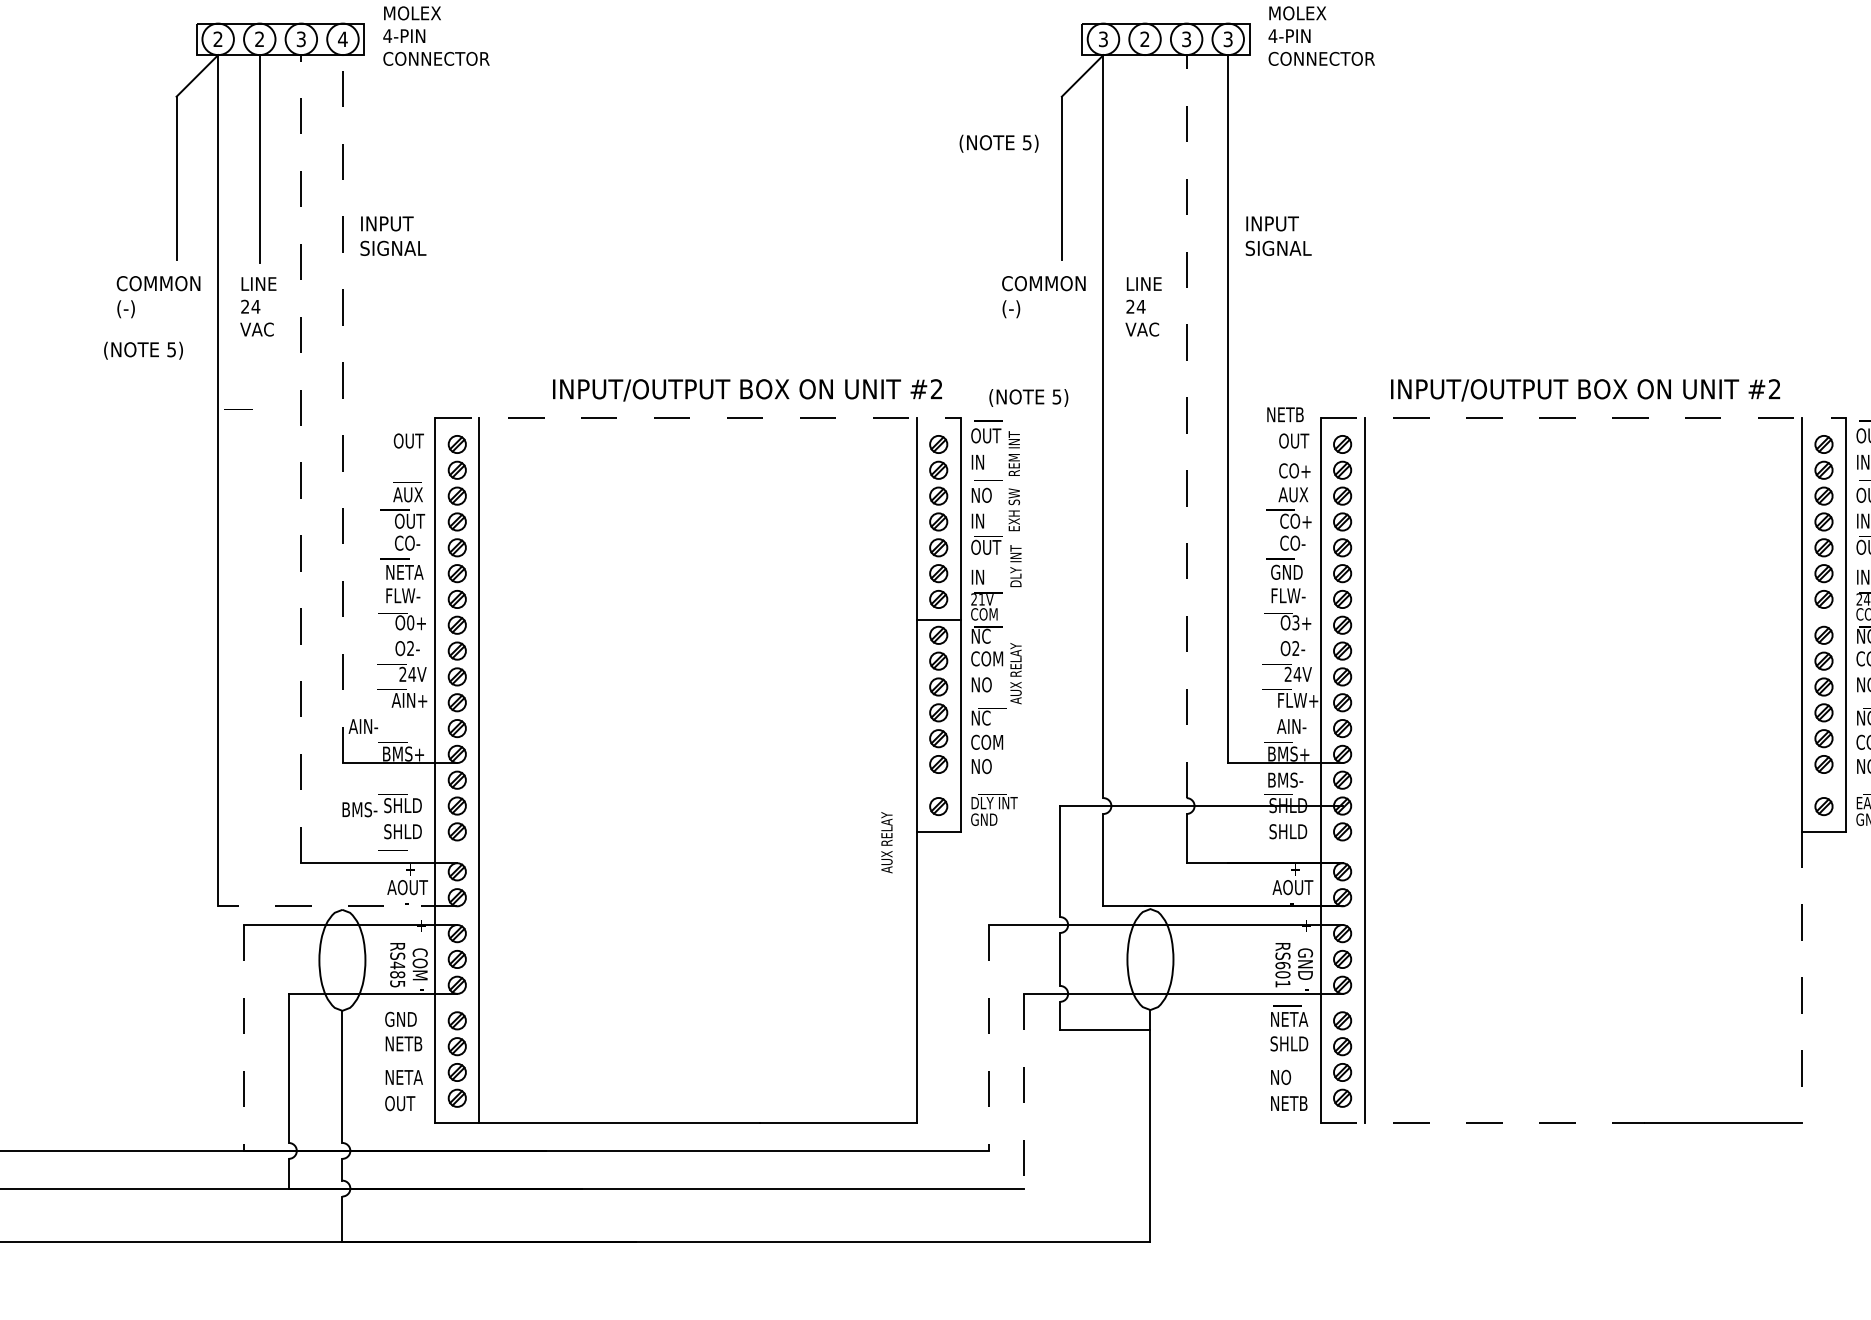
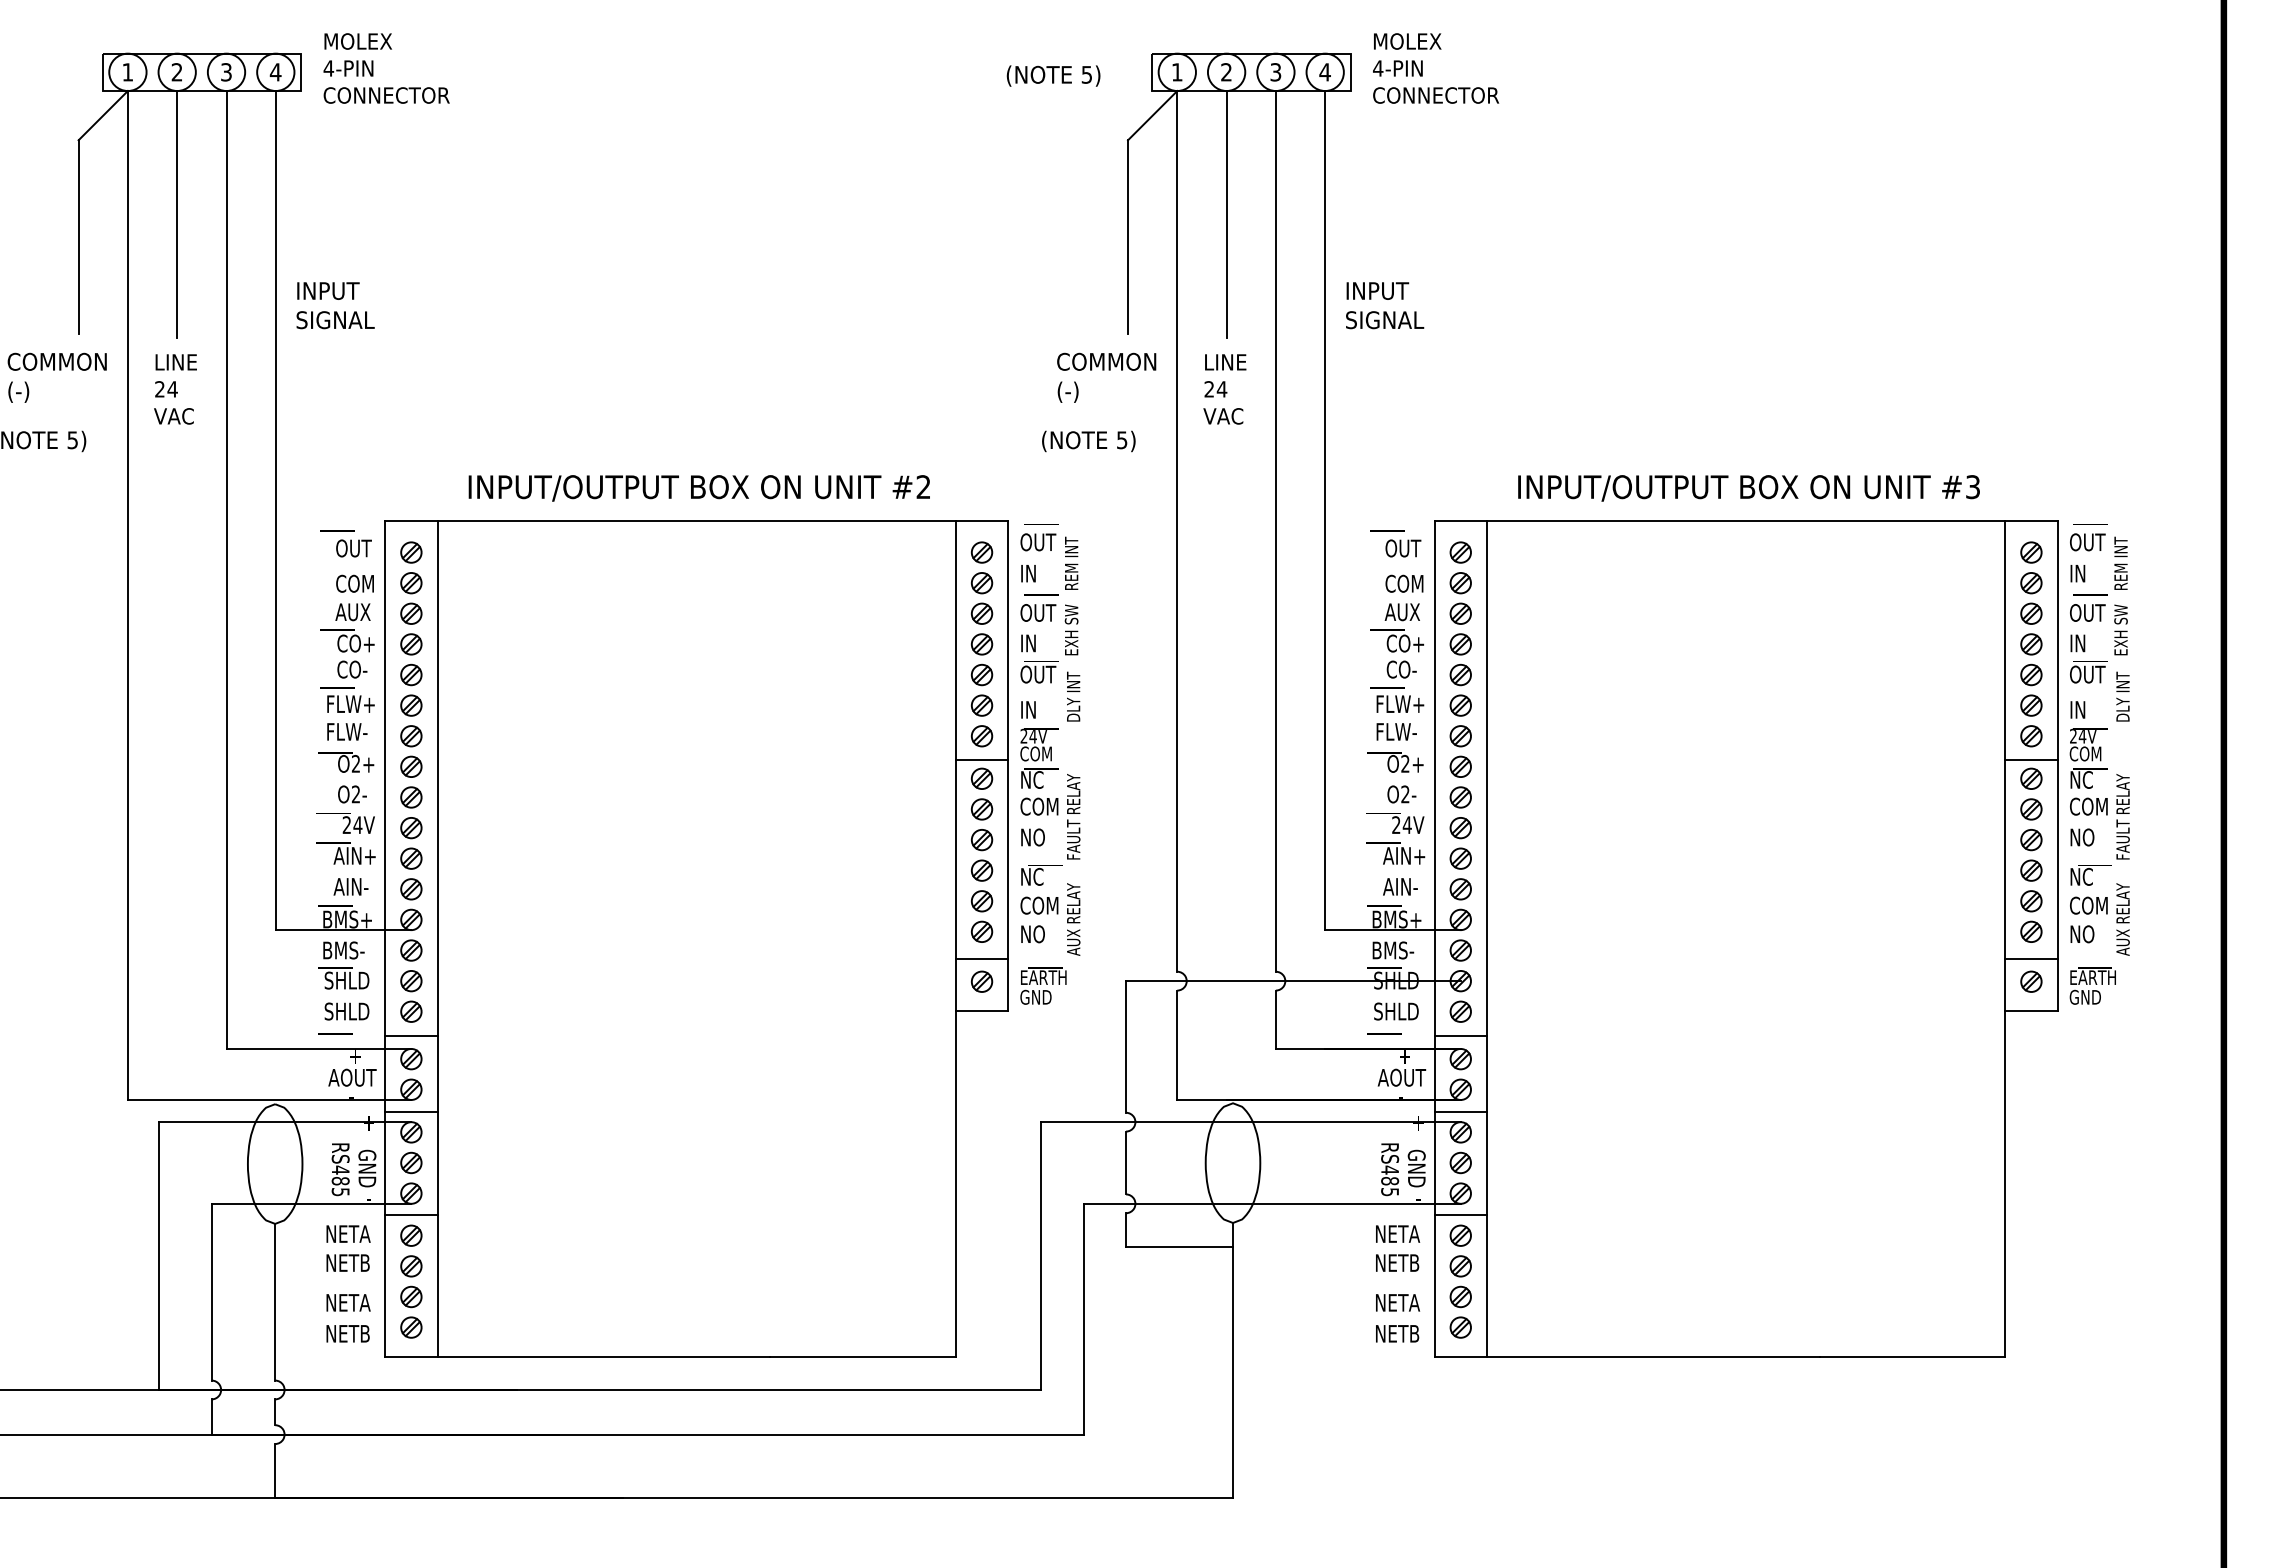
text: (217, 39) -> (127, 72), 2 -> 1
text: (1103, 39) -> (1177, 72), 3 -> 1
text: (1227, 39) -> (1324, 72), 3 -> 4
text: (999, 143) -> (1053, 75), moved
line: (1144, 159) -> (1226, 214), added
text: (1774, 389) -> (1972, 487), #2 -> #3
text: (746, 390) -> (698, 488), moved
text: (1028, 398) -> (1088, 441), moved
text: (238, 409) -> (337, 530), moved
line: (342, 409) -> (275, 510), dashed -> solid
text: (1284, 416) -> (1392, 519), NETB -> ____
line: (697, 418) -> (696, 521), dashed -> solid
line: (1583, 418) -> (1746, 521), dashed -> solid
line: (1186, 425) -> (1275, 530), dashed -> solid
line: (301, 458) -> (226, 569), dashed -> solid
text: (1306, 470) -> (1417, 583), CO+ -> COM
text: (409, 472) -> (354, 585), ____ -> COM
text: (986, 495) -> (1038, 612), NO -> OUT
text: (412, 521) -> (358, 643), OUT -> CO+
text: (406, 571) -> (351, 703), NETA -> FLW+
text: (1291, 572) -> (1400, 704), GND -> FLW+
text: (981, 599) -> (1032, 736), 21V -> 24V
line: (1824, 619) -> (2031, 760), added
text: (410, 622) -> (355, 763), O0+ -> O2+
text: (1295, 622) -> (1405, 763), O3+ -> O2+
text: (1015, 667) -> (1073, 817), AUX RELAY -> FAULT RELAY
text: (1297, 700) -> (1407, 855), FLW+ -> AIN+
text: (362, 726) -> (350, 886), moved
line: (938, 786) -> (981, 958), added
line: (1824, 786) -> (2031, 958), added
text: (994, 802) -> (1048, 977), DLY INT -> EARTH
text: (359, 809) -> (343, 950), moved
text: (886, 842) -> (1073, 919), moved
line: (457, 852) -> (411, 1036), added
line: (1342, 852) -> (1460, 1036), added
line: (337, 905) -> (269, 1099), dashed -> solid
line: (457, 916) -> (411, 1112), added
line: (1342, 916) -> (1460, 1112), added
text: (420, 966) -> (367, 1171), COM -> GND
text: (1283, 974) -> (1390, 1180), RS601 -> RS485
line: (1802, 977) -> (2005, 1184), dashed -> solid
line: (457, 1003) -> (411, 1215), added
line: (1342, 1003) -> (1460, 1215), added
text: (1287, 1005) -> (1384, 1033), moved
text: (403, 1019) -> (347, 1234), GND -> NETA
line: (243, 1038) -> (158, 1256), dashed -> solid
line: (988, 1038) -> (1041, 1256), dashed -> solid
text: (1289, 1044) -> (1397, 1263), SHLD -> NETB
text: (1295, 1077) -> (1404, 1302), NO -> NETA
line: (1024, 1091) -> (1083, 1319), dashed -> solid
text: (403, 1103) -> (347, 1333), OUT -> NETB
line: (1483, 1122) -> (1627, 1356), dashed -> solid

